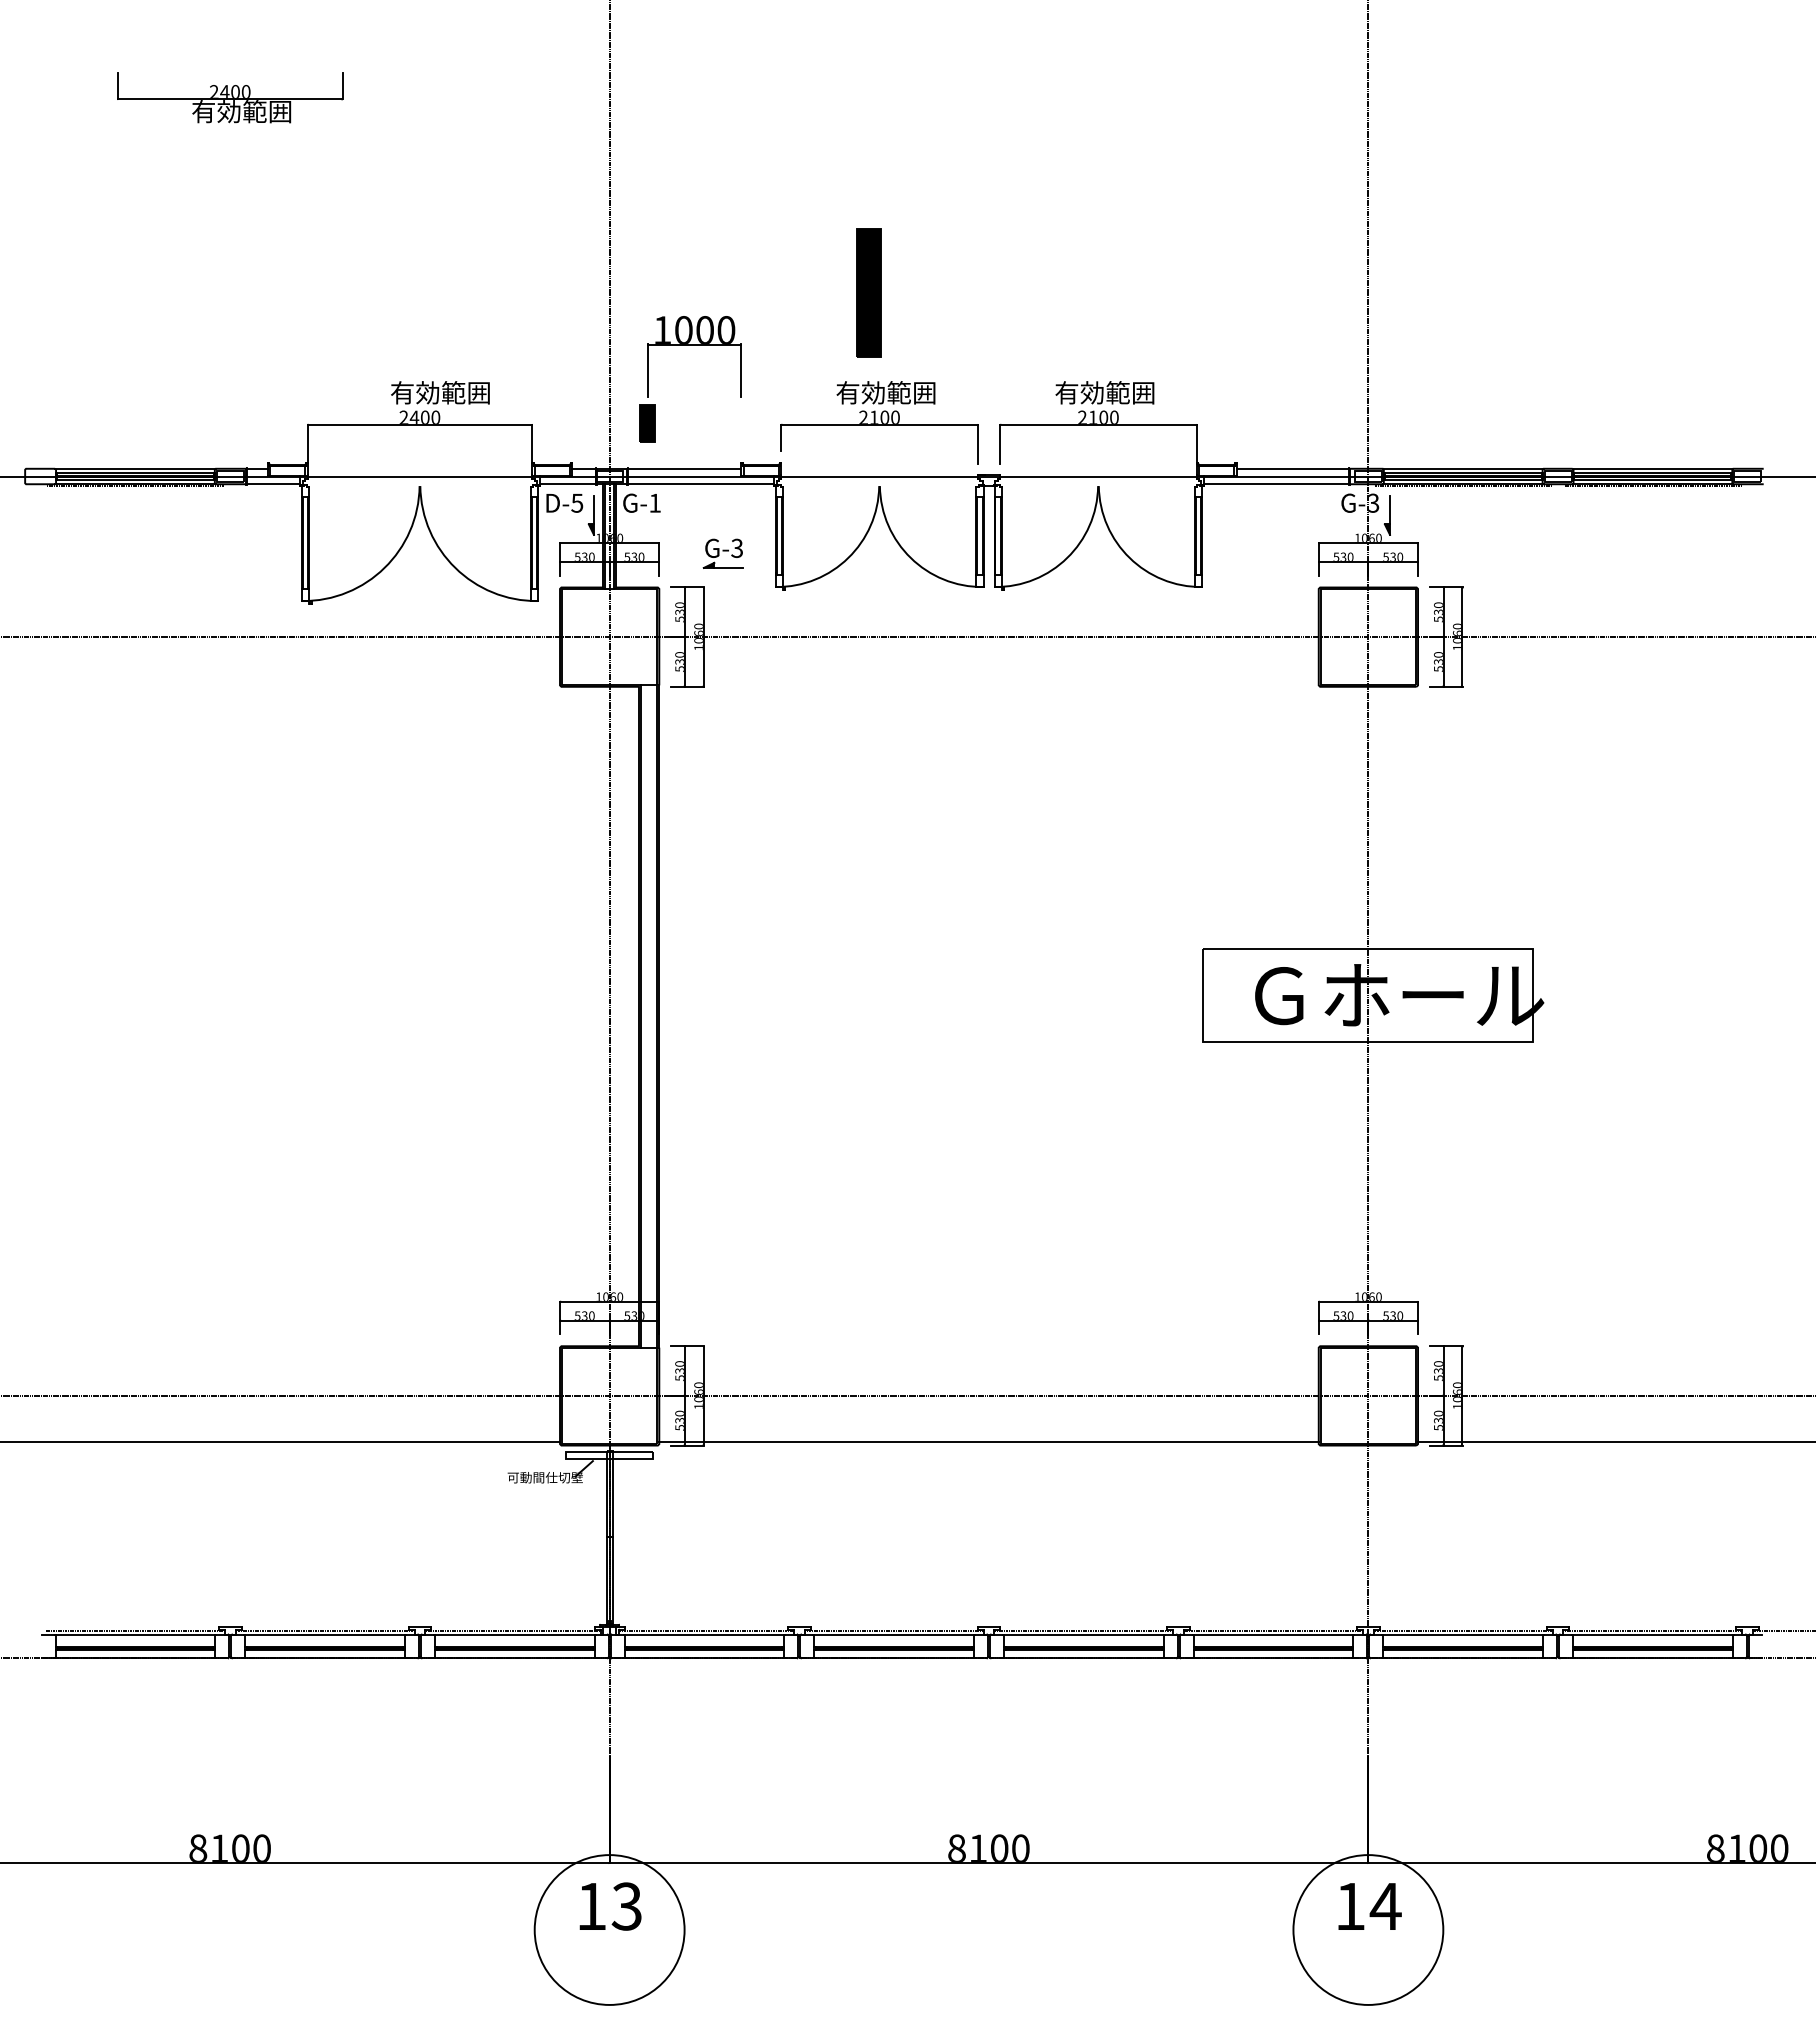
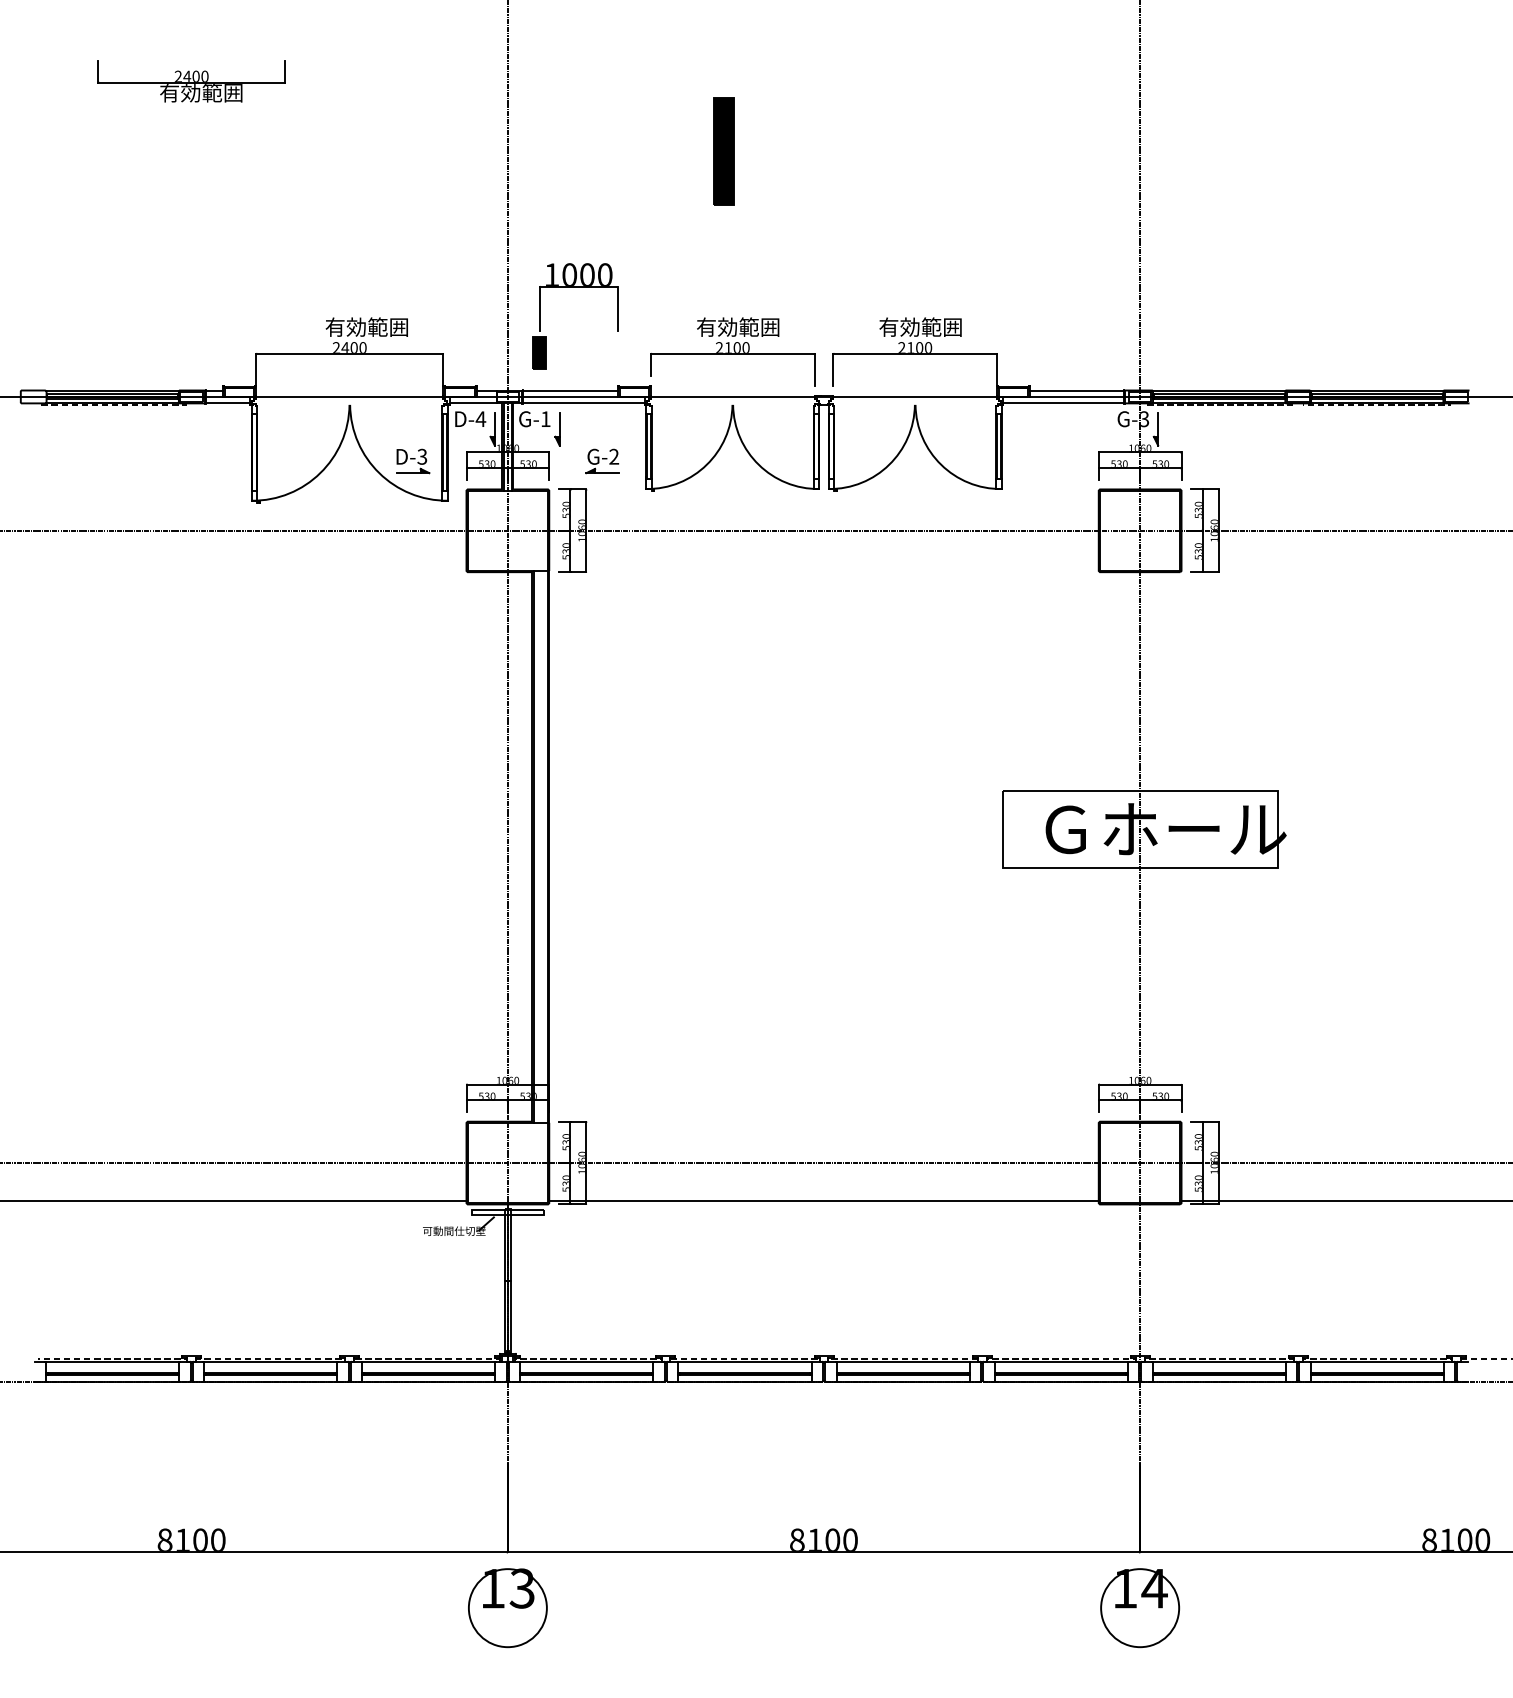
part: (868, 292) -> (723, 151), moved
text: (576, 502) -> (480, 418), D-5 -> D-4
part: (668, 515) -> (556, 429), added
text: (737, 548) -> (614, 456), G-3 -> G-2
part: (495, 553) -> (412, 461), added
circle: (609, 1929) -> (507, 1607), size x0.62
circle: (1368, 1929) -> (1140, 1607), size x0.62

